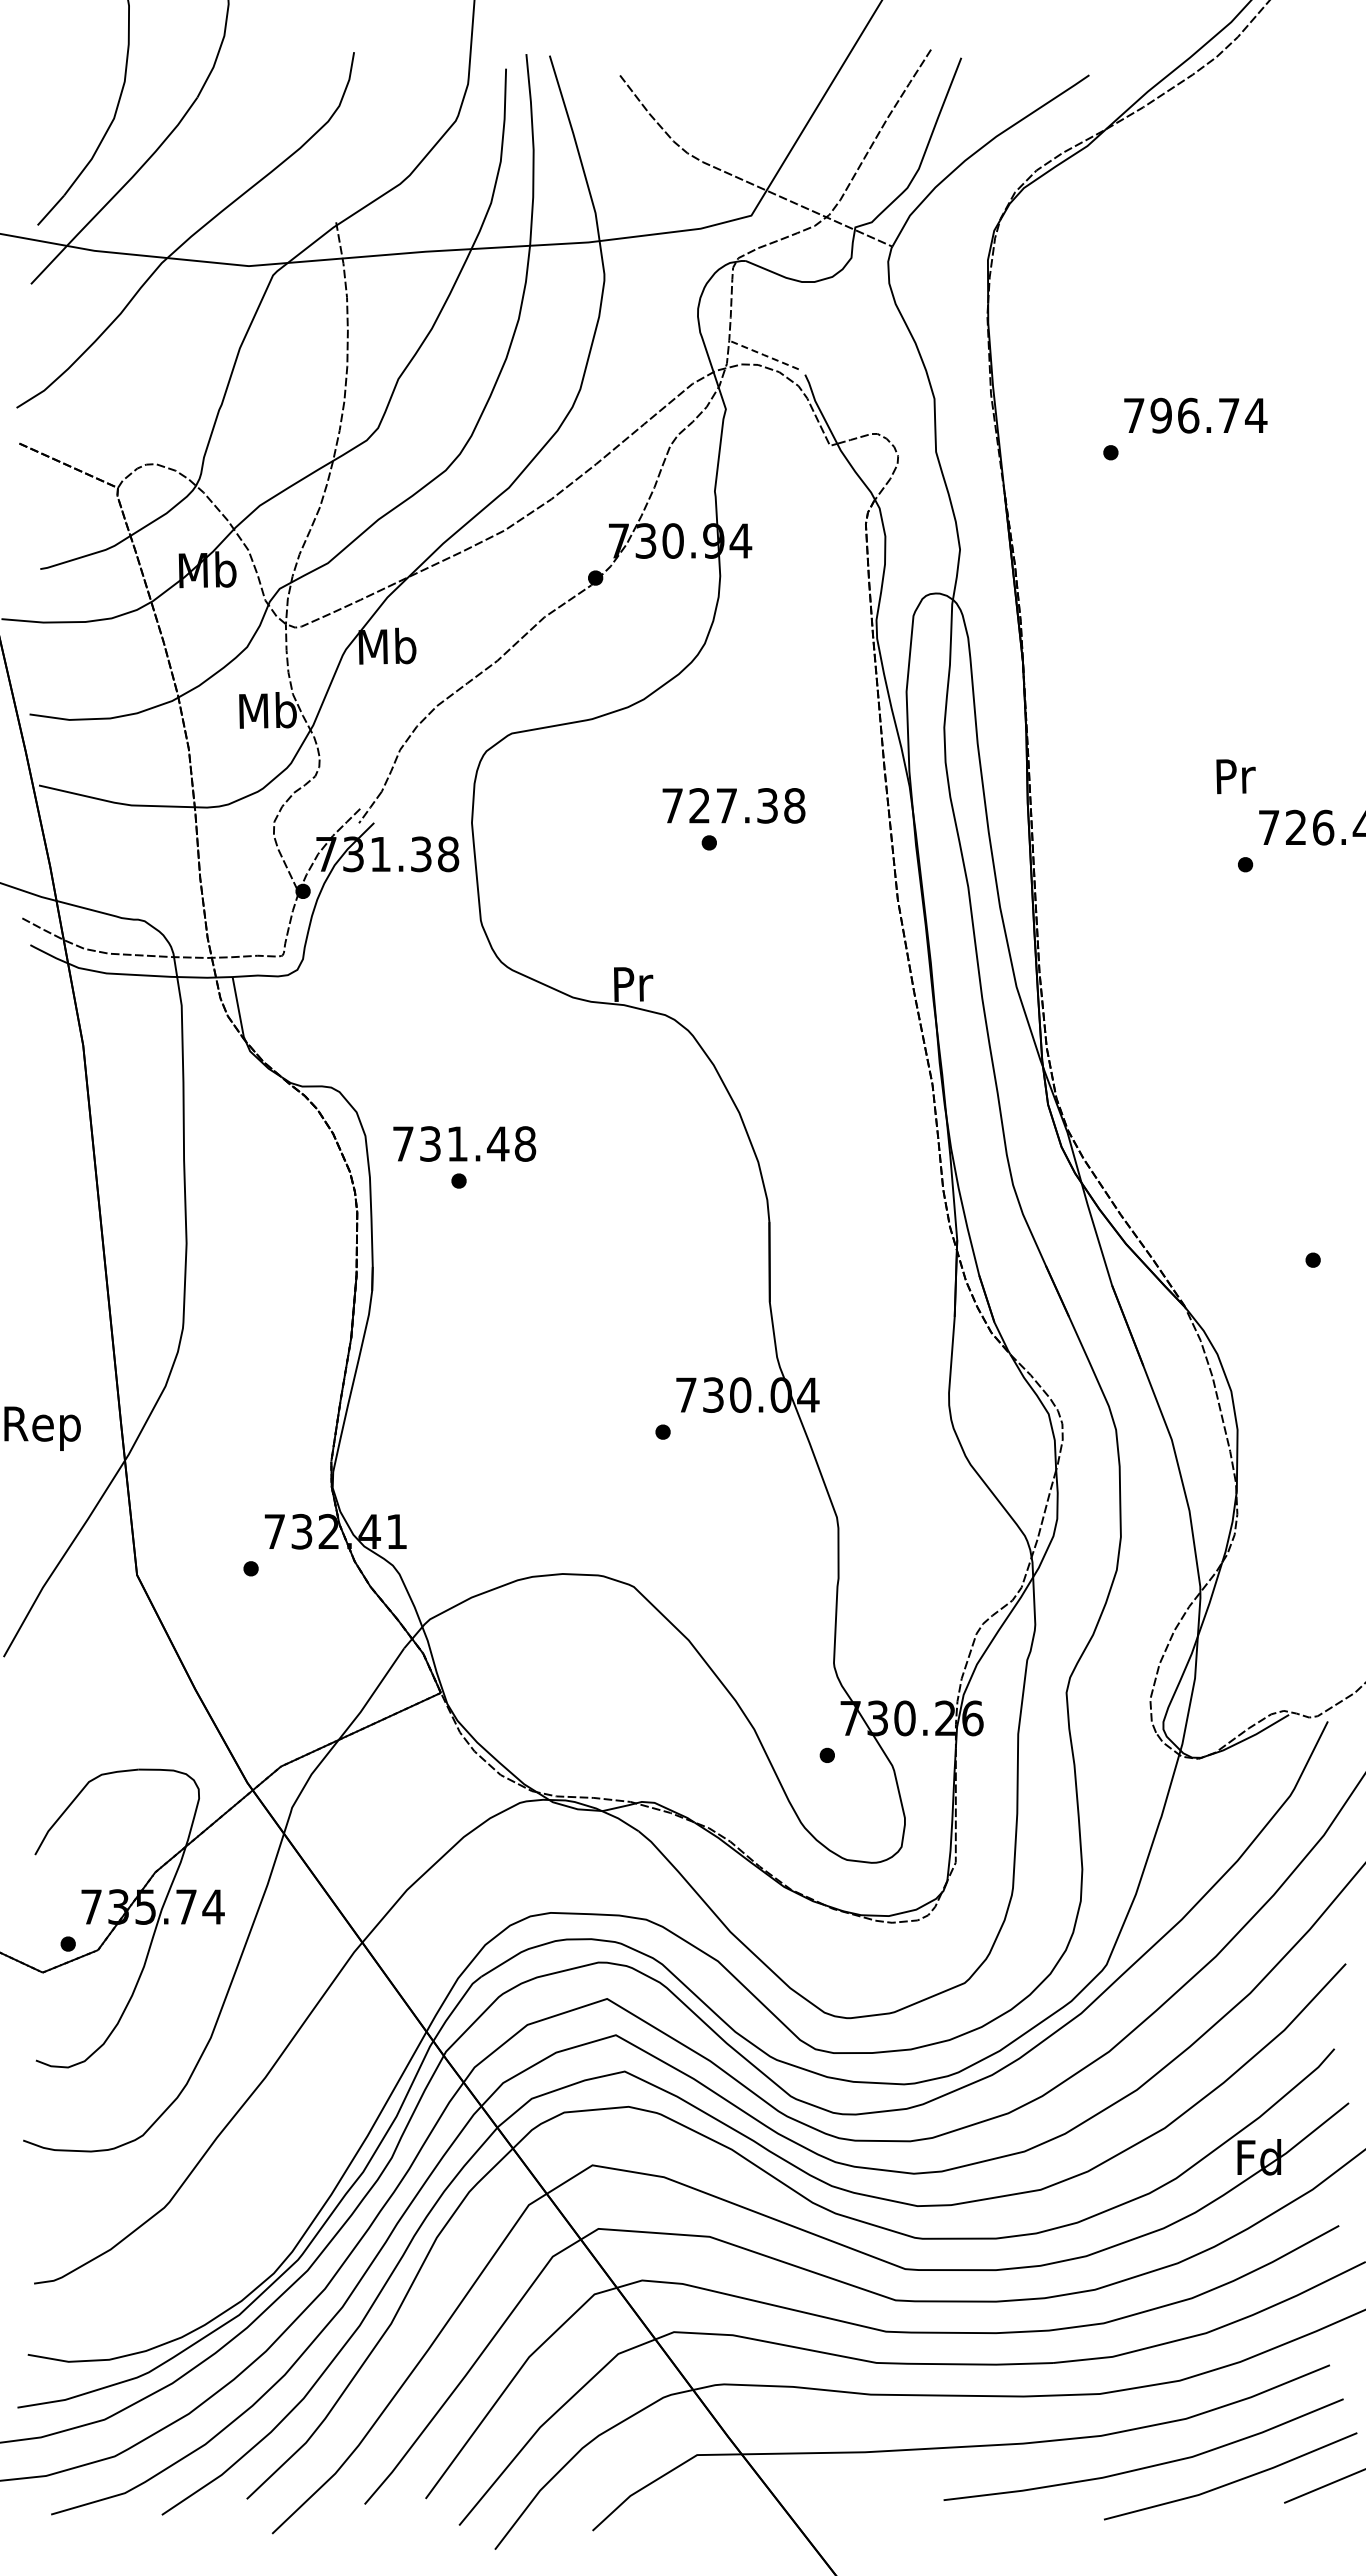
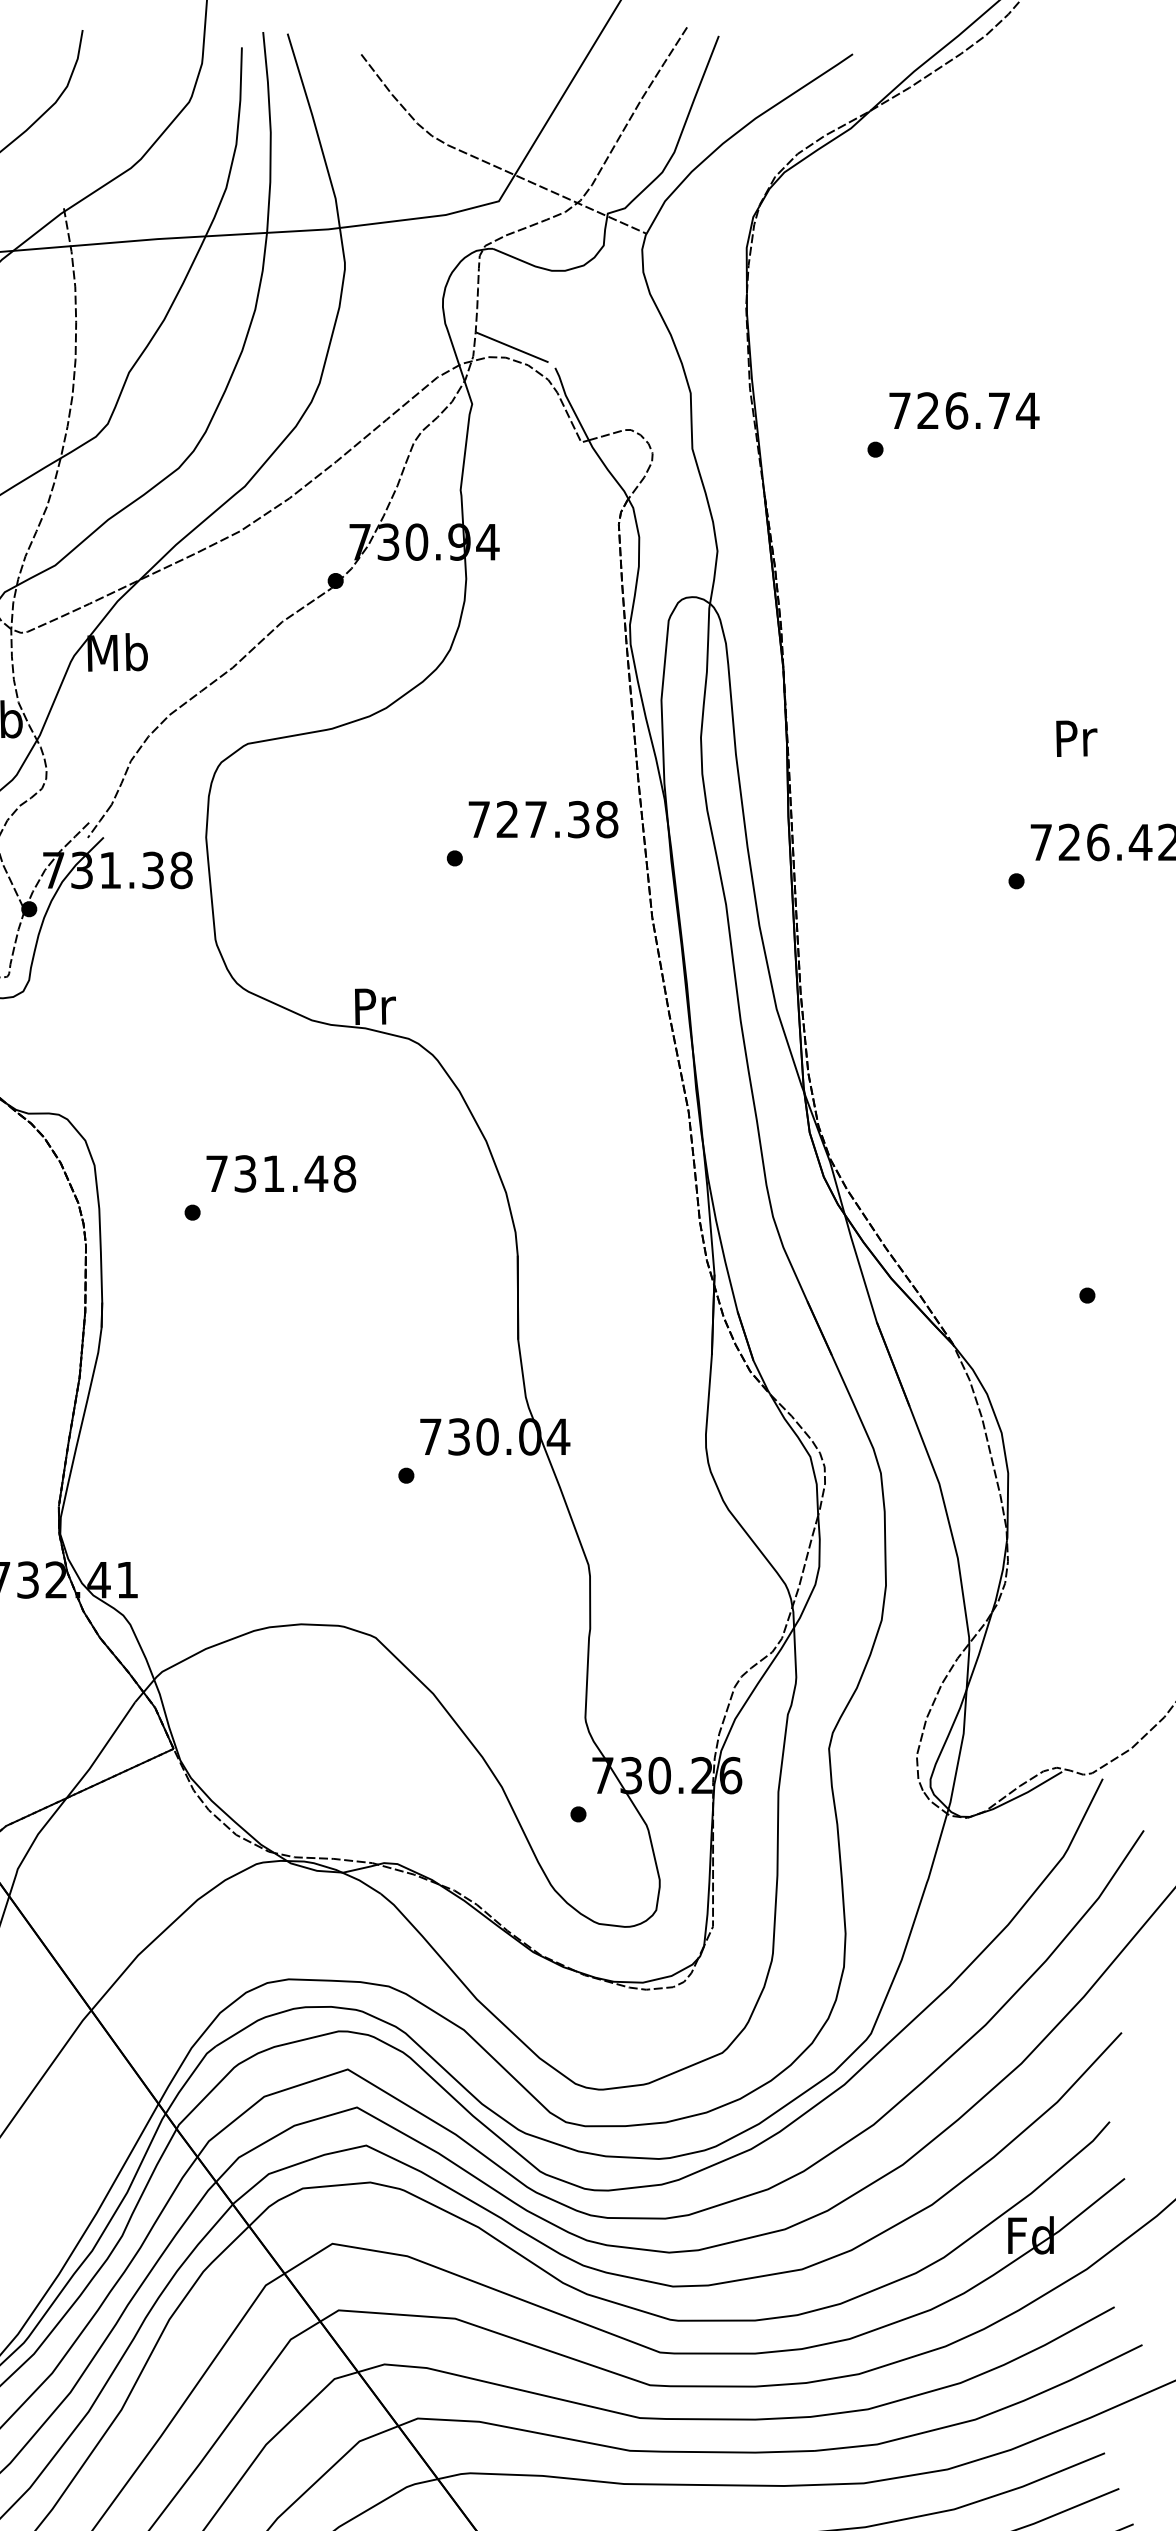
line: (764, 355) -> (512, 347), dashed -> solid
text: (1160, 415) -> (927, 410), 796.74 -> 726.74
text: (1235, 776) -> (1076, 738), moved
text: (733, 805) -> (543, 819), moved
text: (464, 1143) -> (281, 1173), moved

